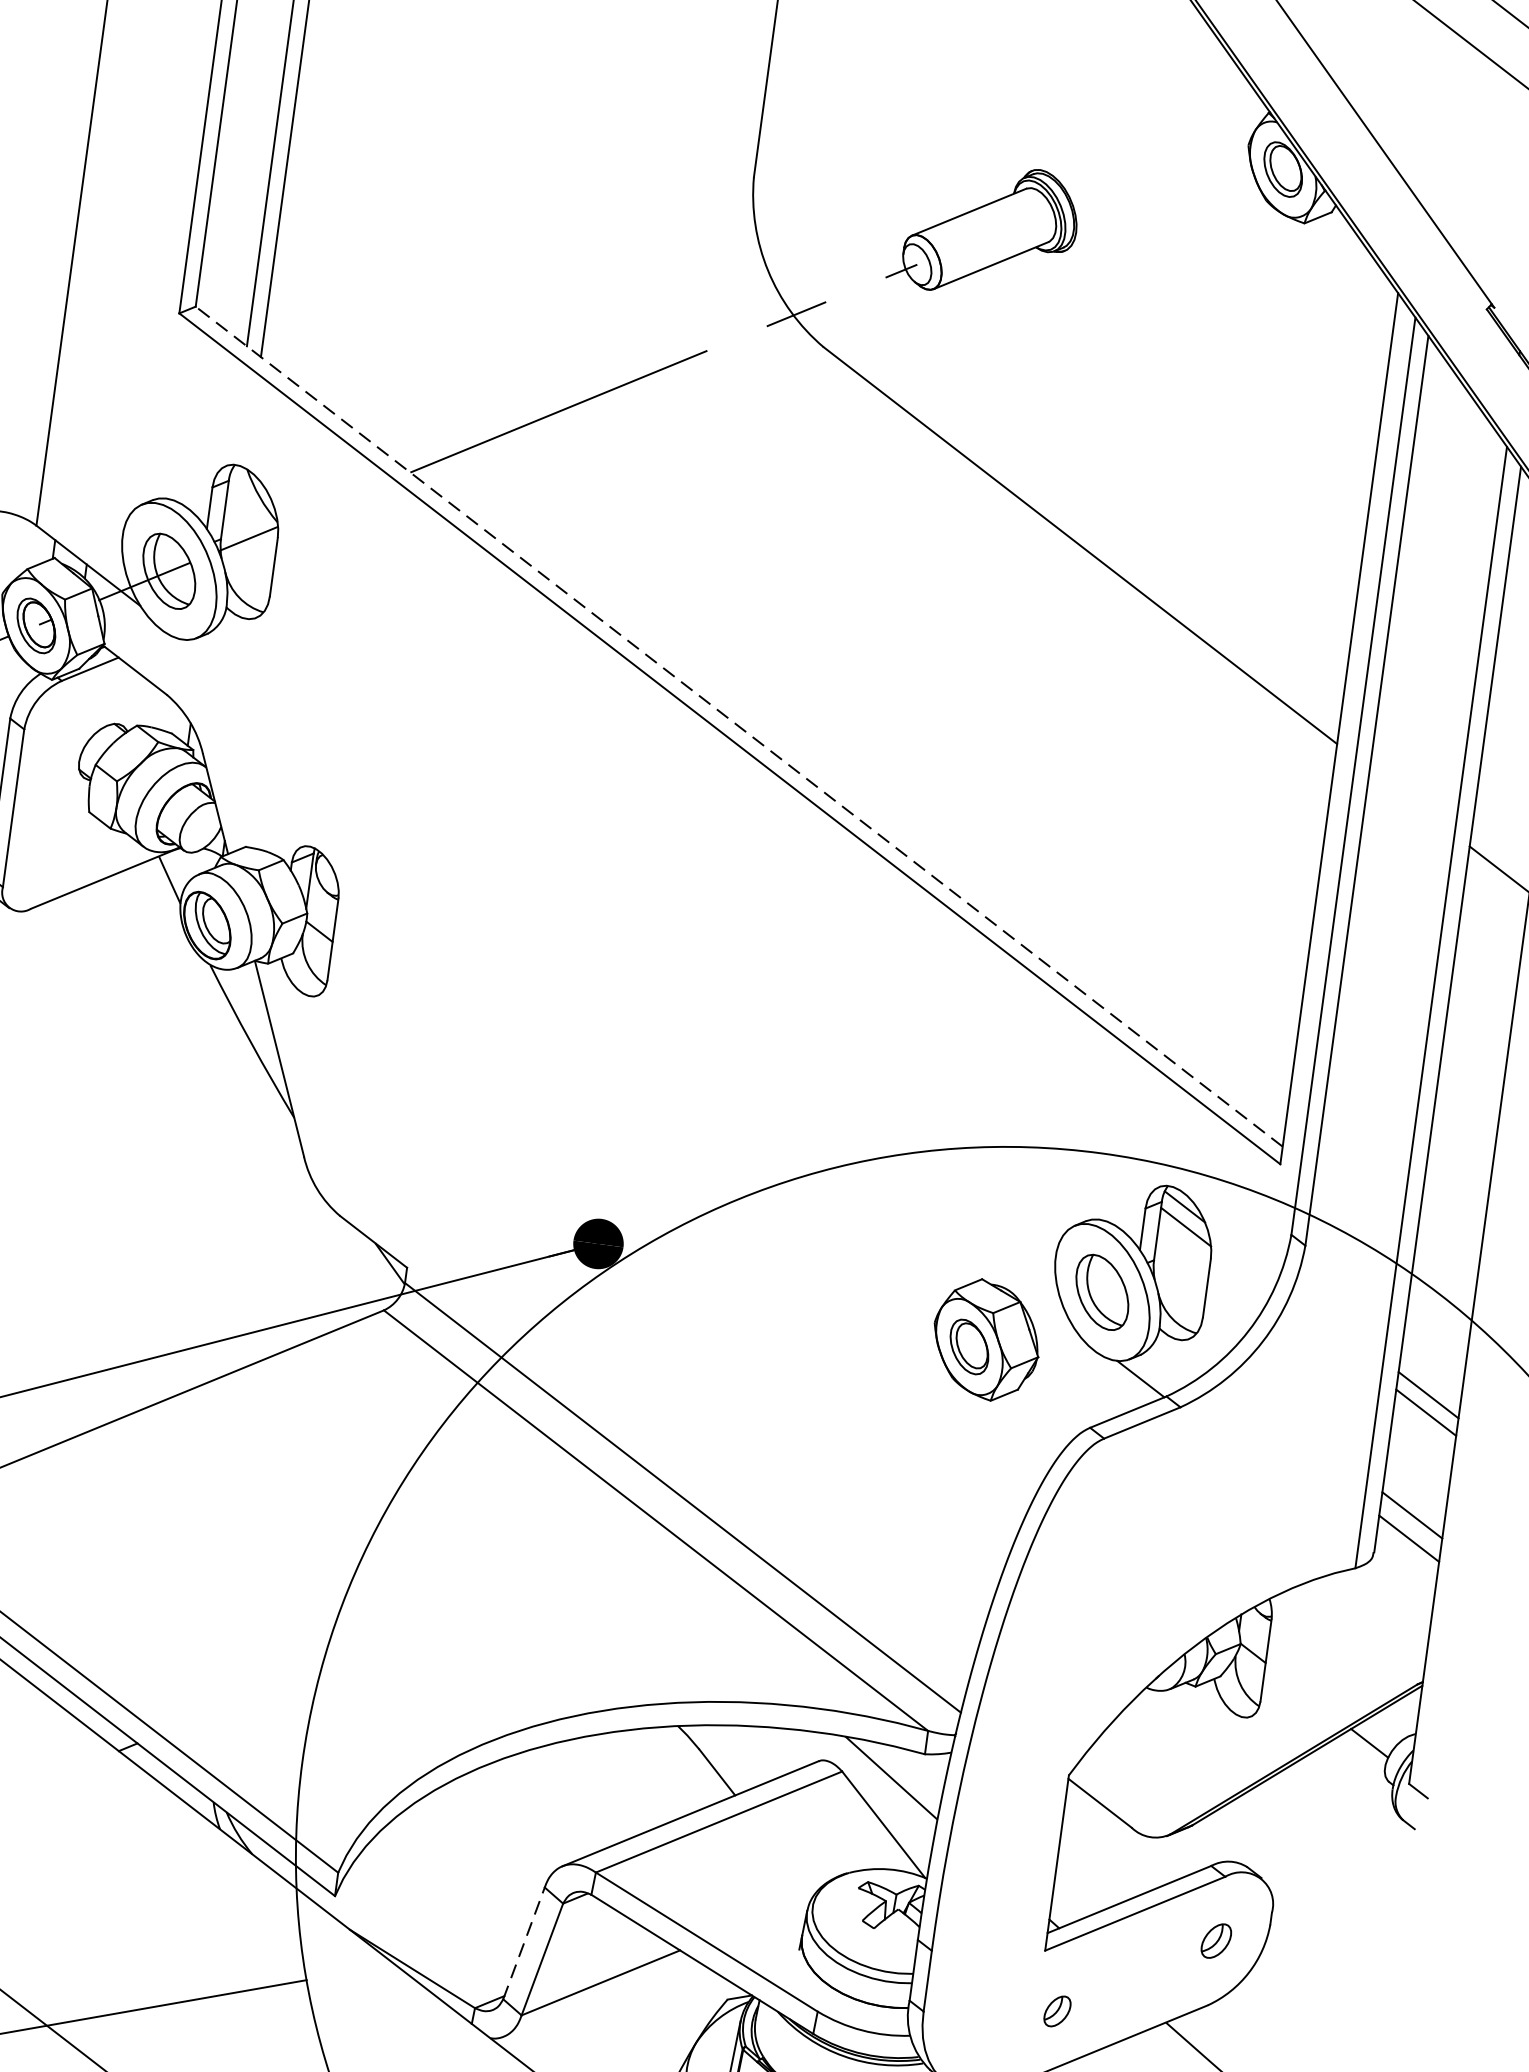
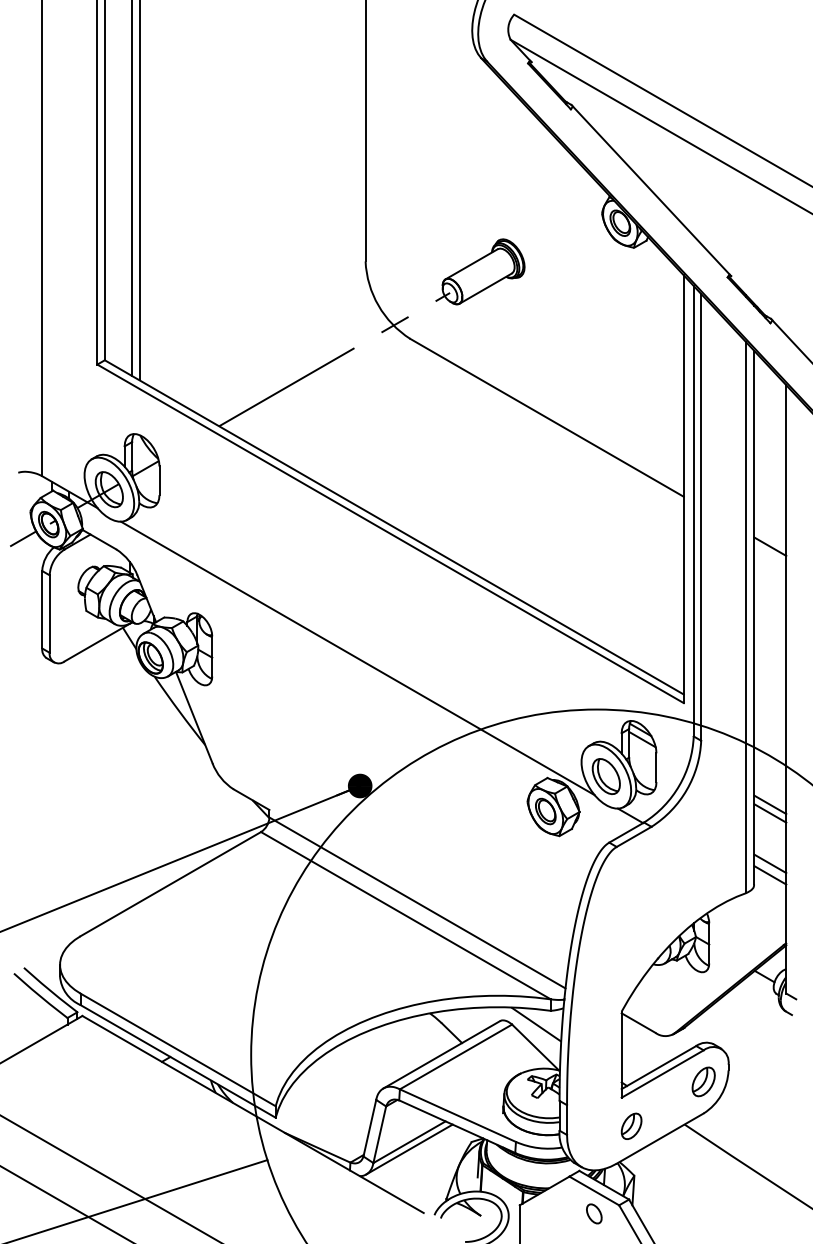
line: (737, 726) -> (393, 527), dashed -> solid
line: (628, 983) -> (357, 658), added
part: (1216, 1940) -> (703, 1081), size x1.67
line: (523, 1941) -> (369, 1127), dashed -> solid
line: (598, 1997) -> (409, 1149), added
part: (1057, 2009) -> (631, 1125), size x1.67

